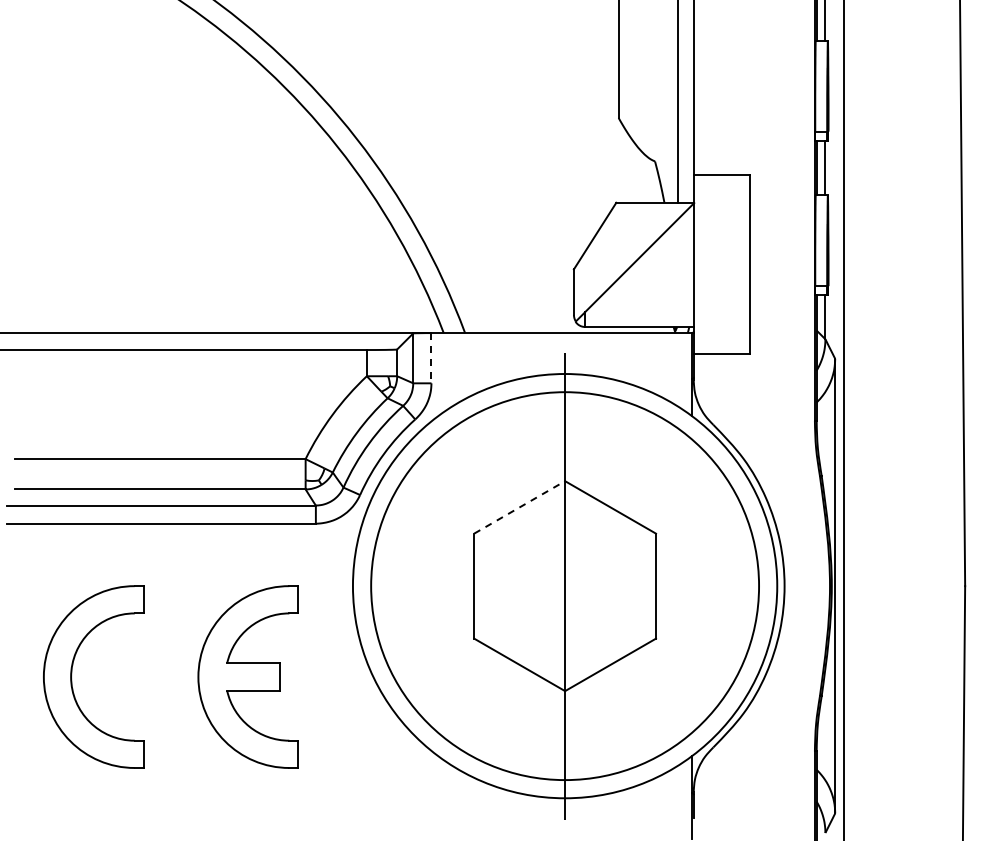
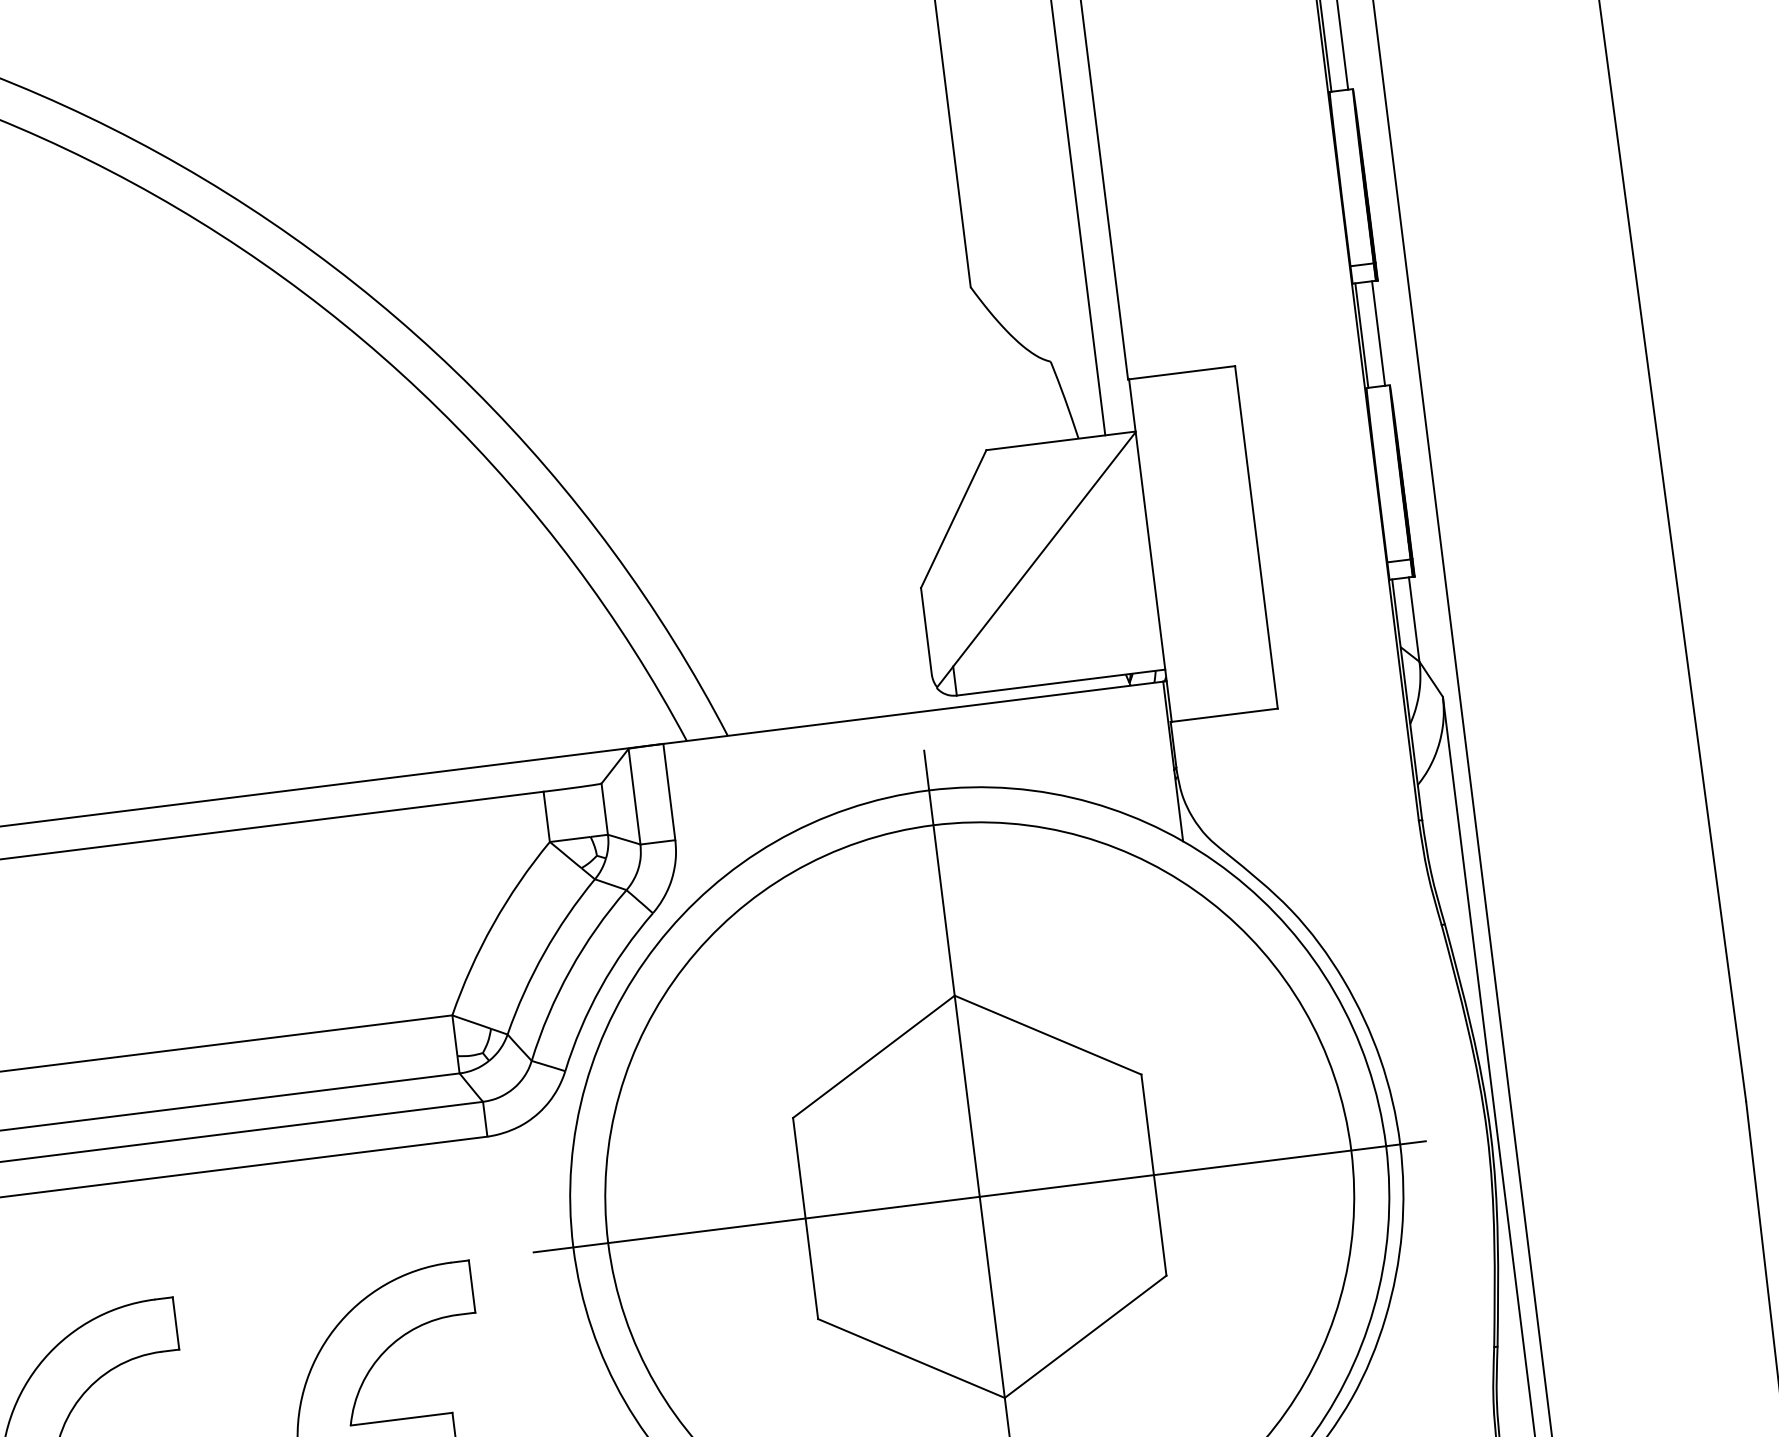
line: (431, 358) -> (669, 792), dashed -> solid
line: (520, 507) -> (875, 1056), dashed -> solid
line: (564, 586) -> (978, 1197), added

